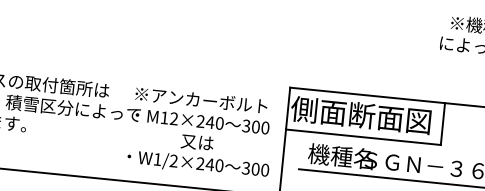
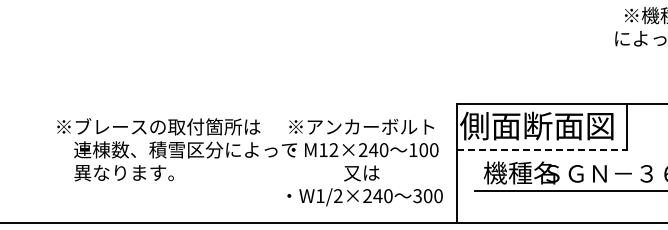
text: (246, 126) -> (413, 150), 300 -> 100
line: (364, 137) -> (542, 149), solid -> dashed

